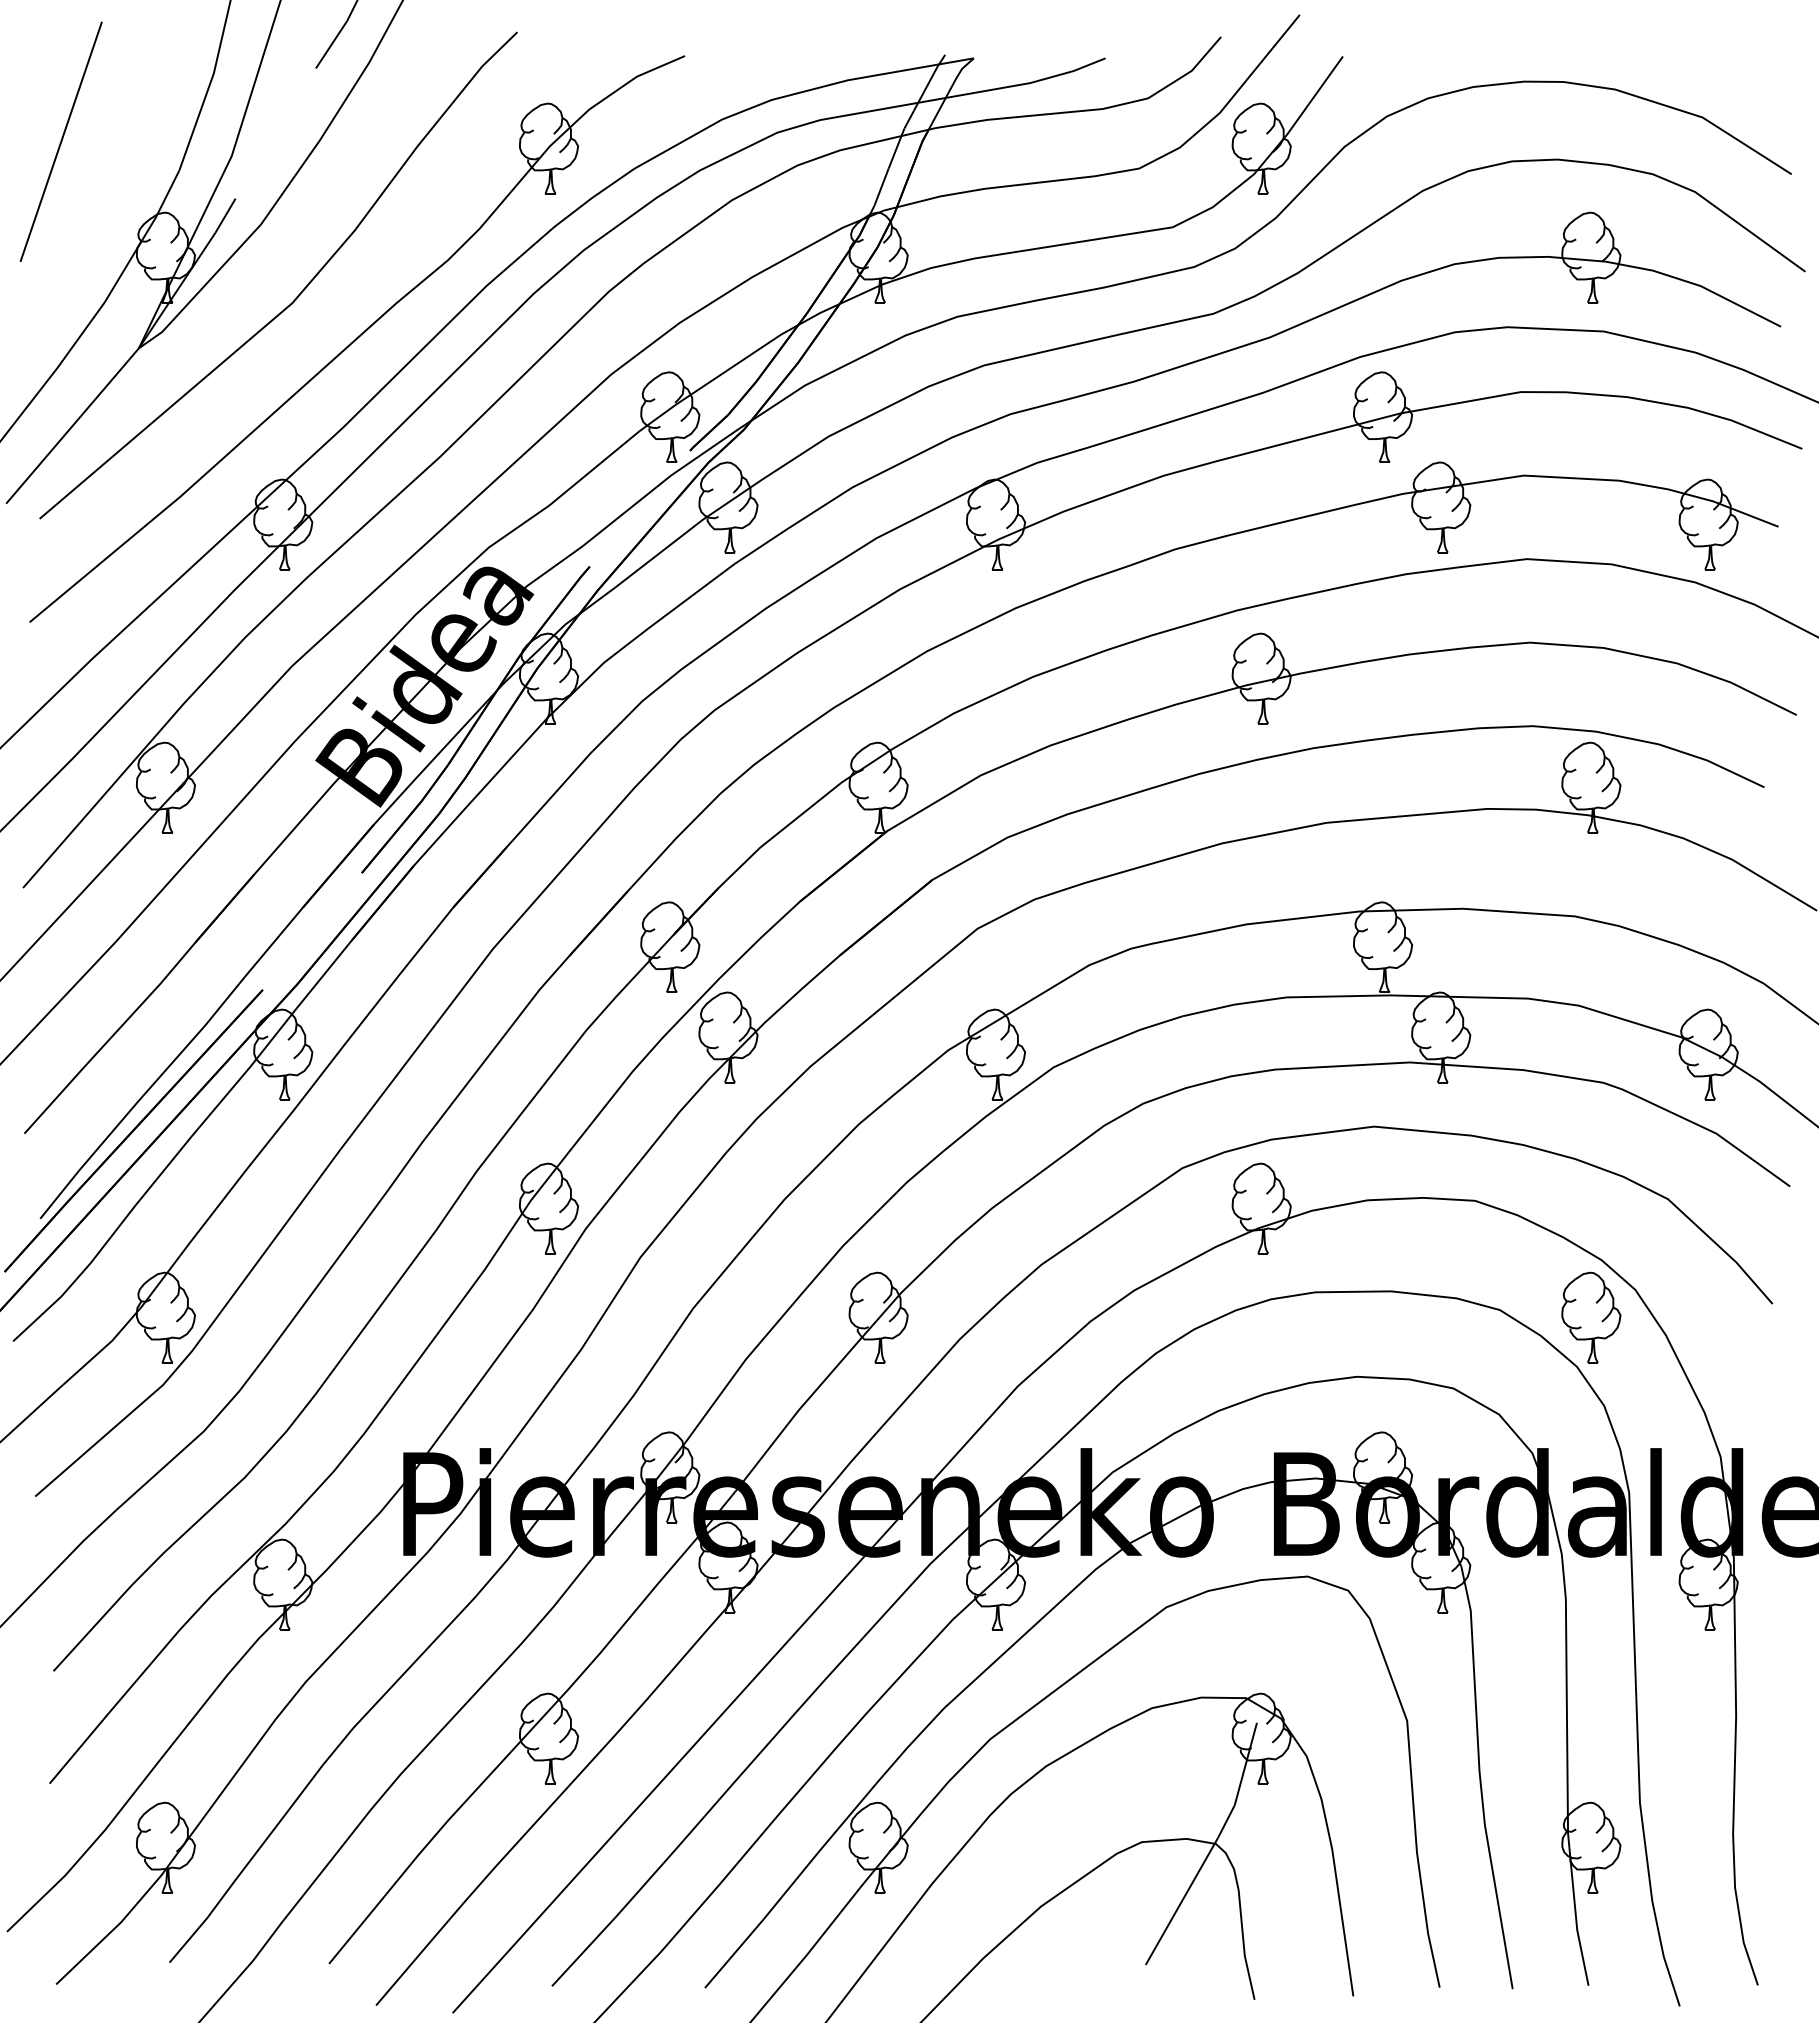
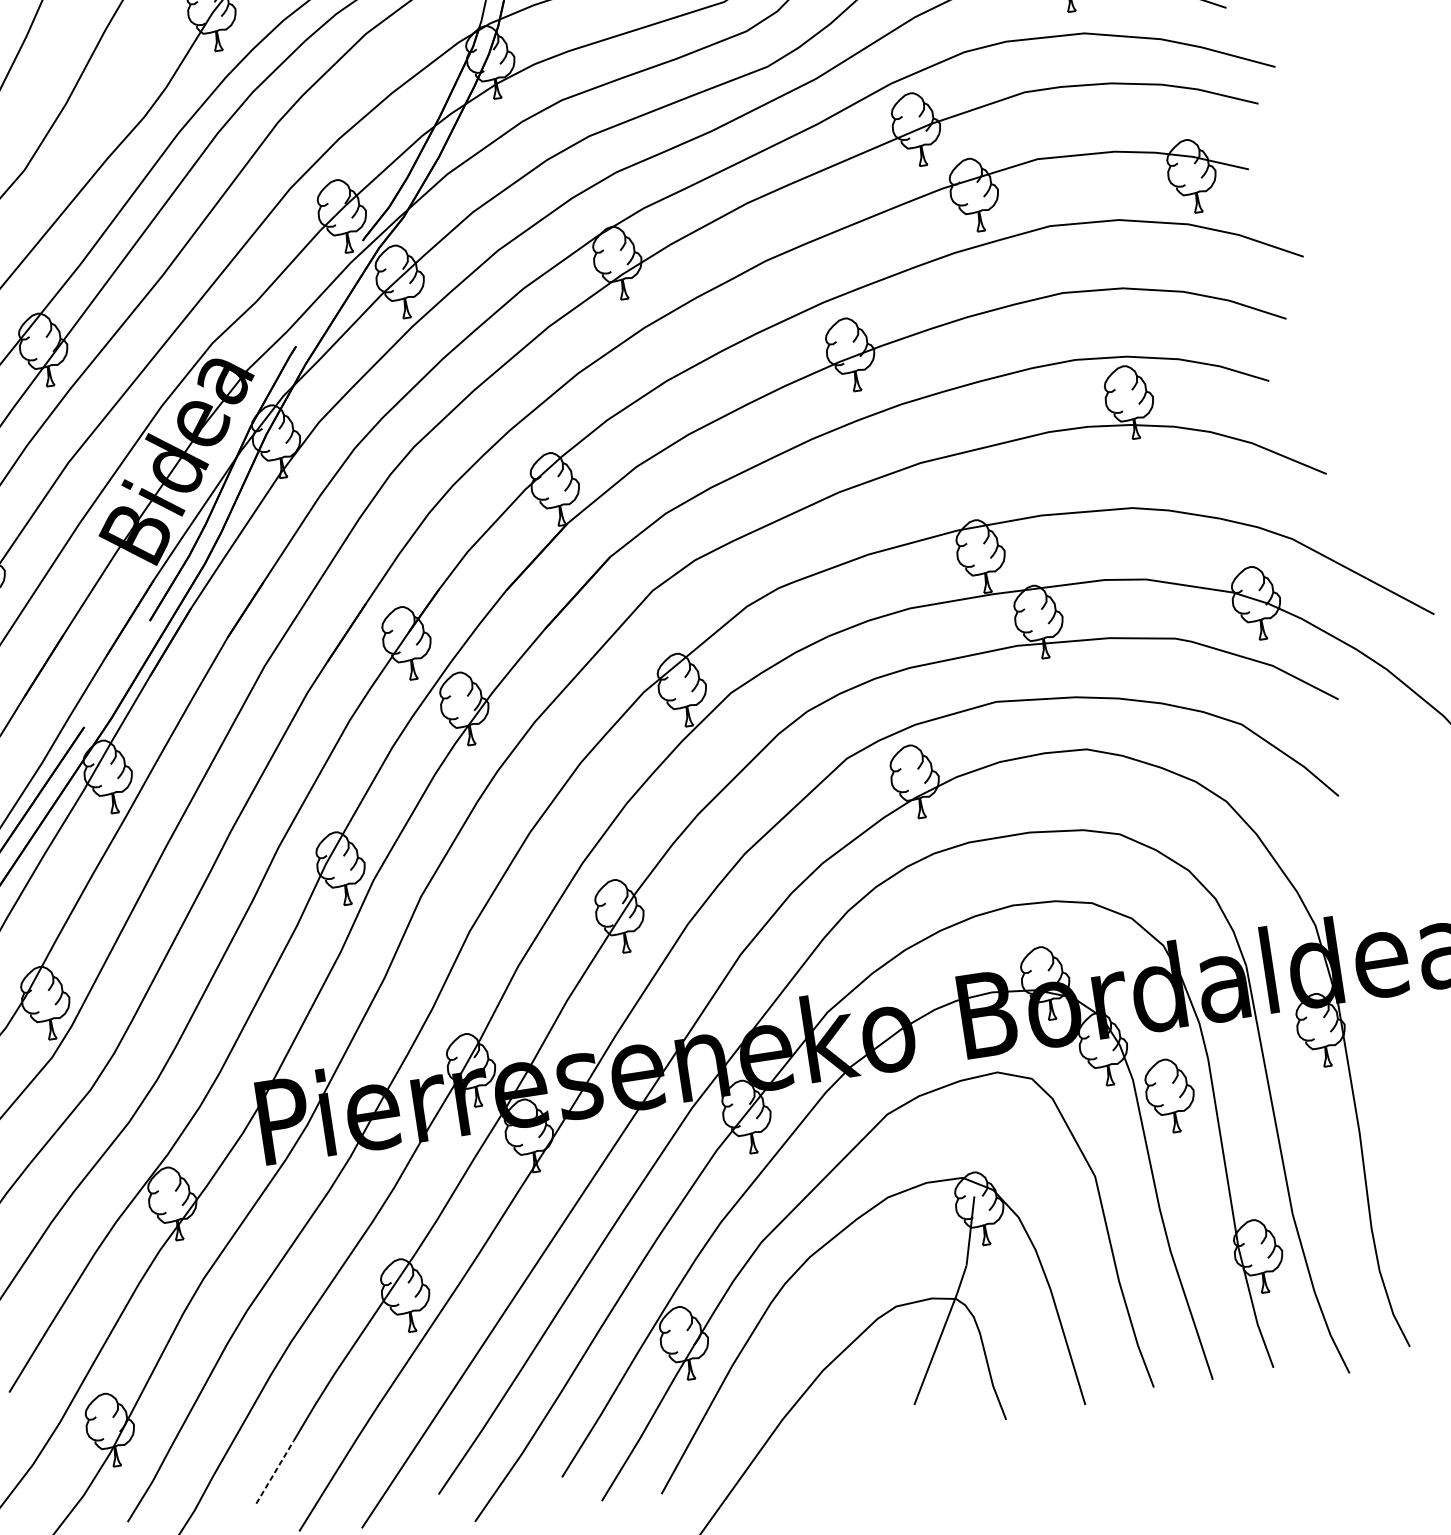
part: (1591, 1317) -> (1170, 1095), moved
line: (357, 1929) -> (275, 1472), solid -> dashed

